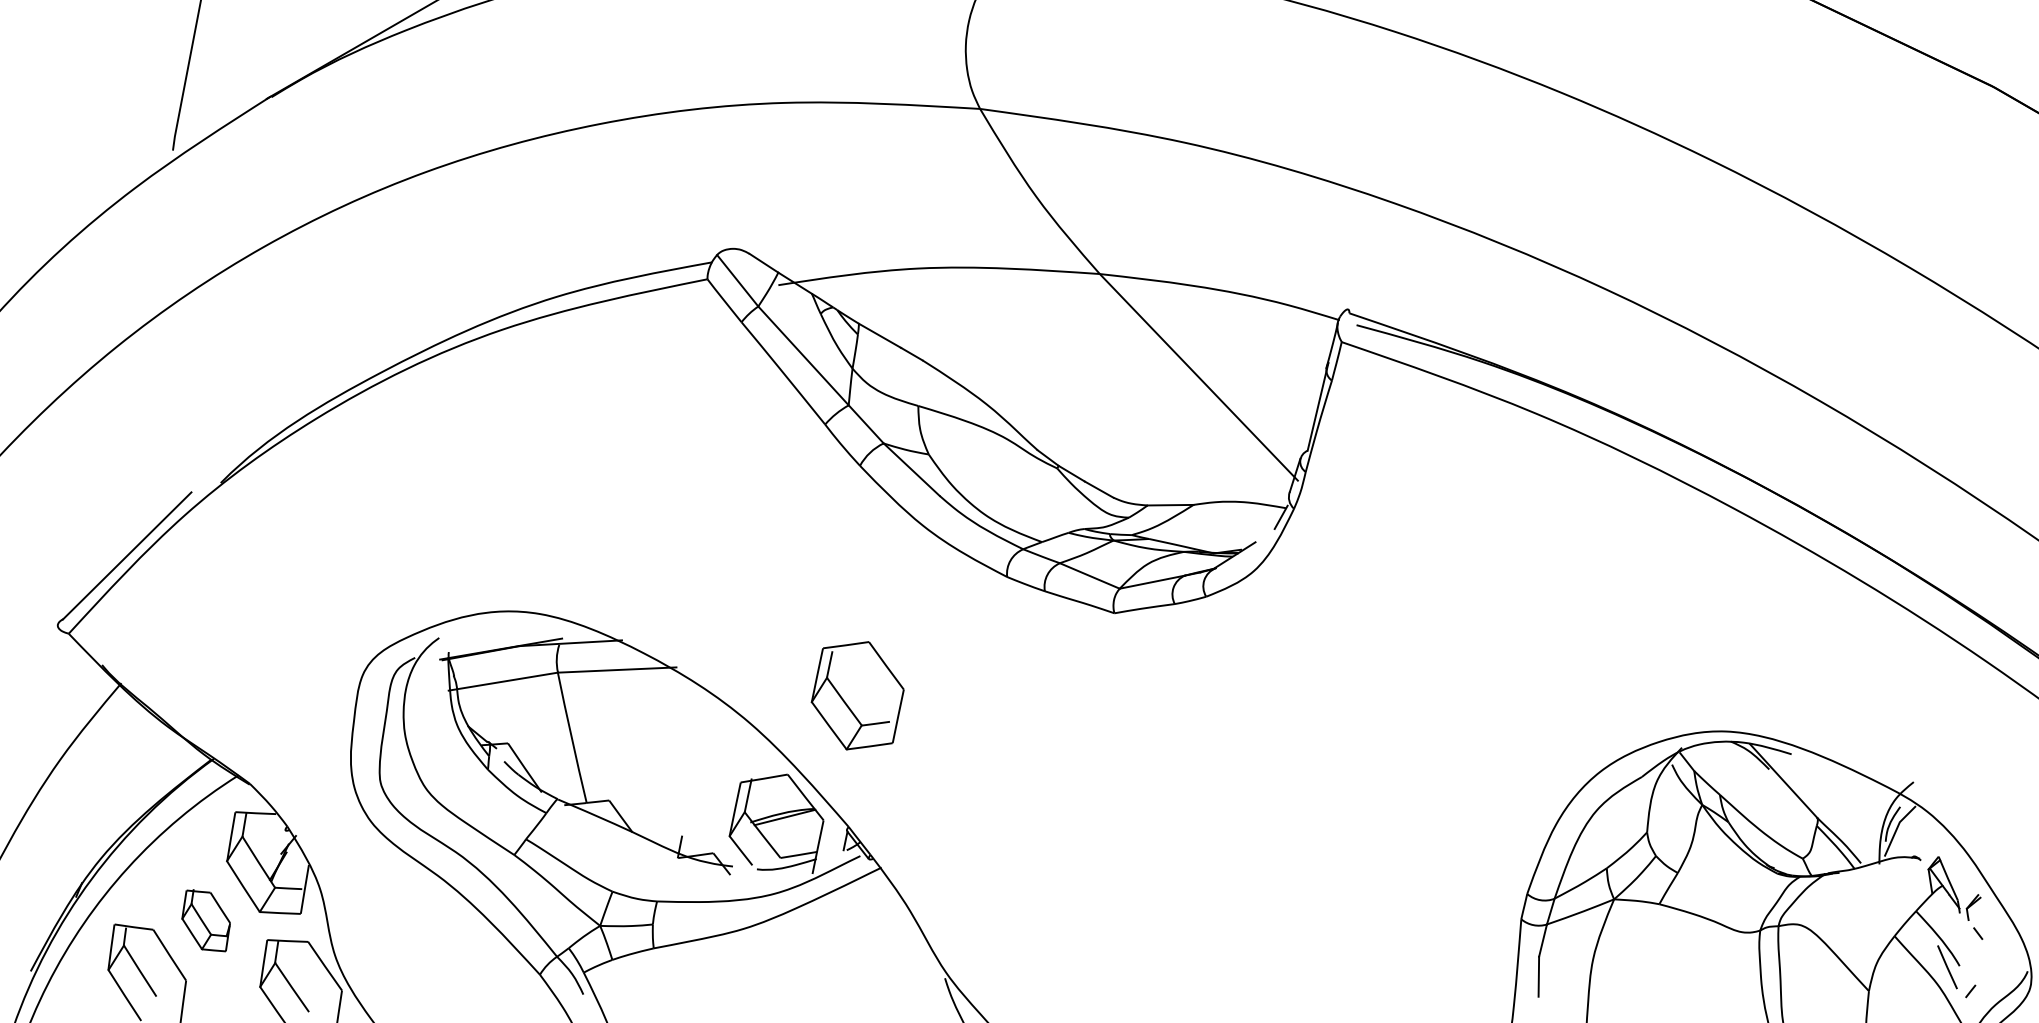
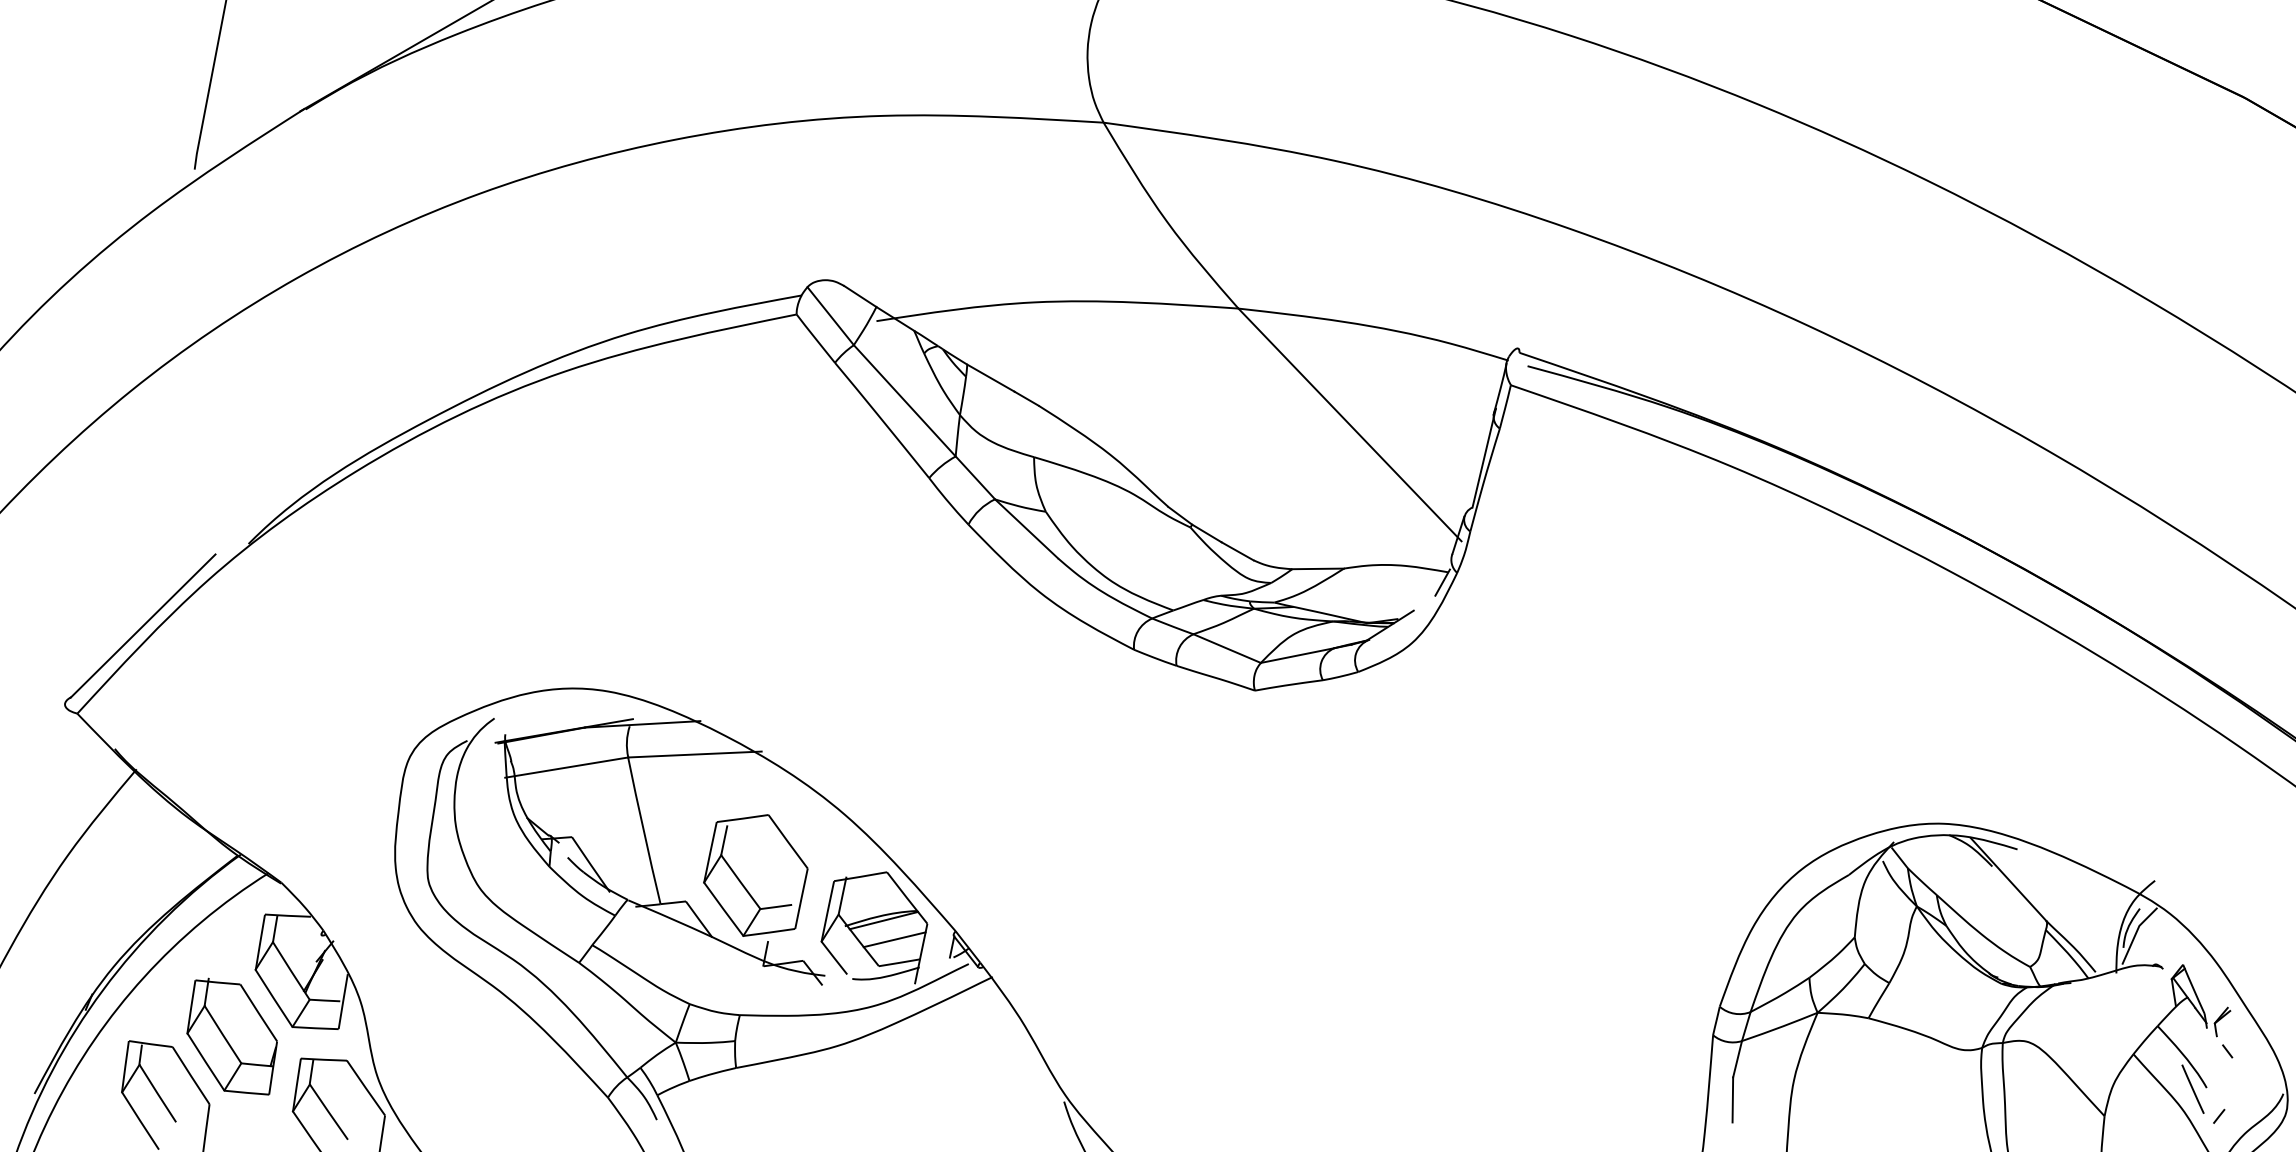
part: (857, 695) -> (755, 875), moved
line: (794, 834) -> (894, 939), added
part: (205, 920) -> (231, 1036), size x1.67

